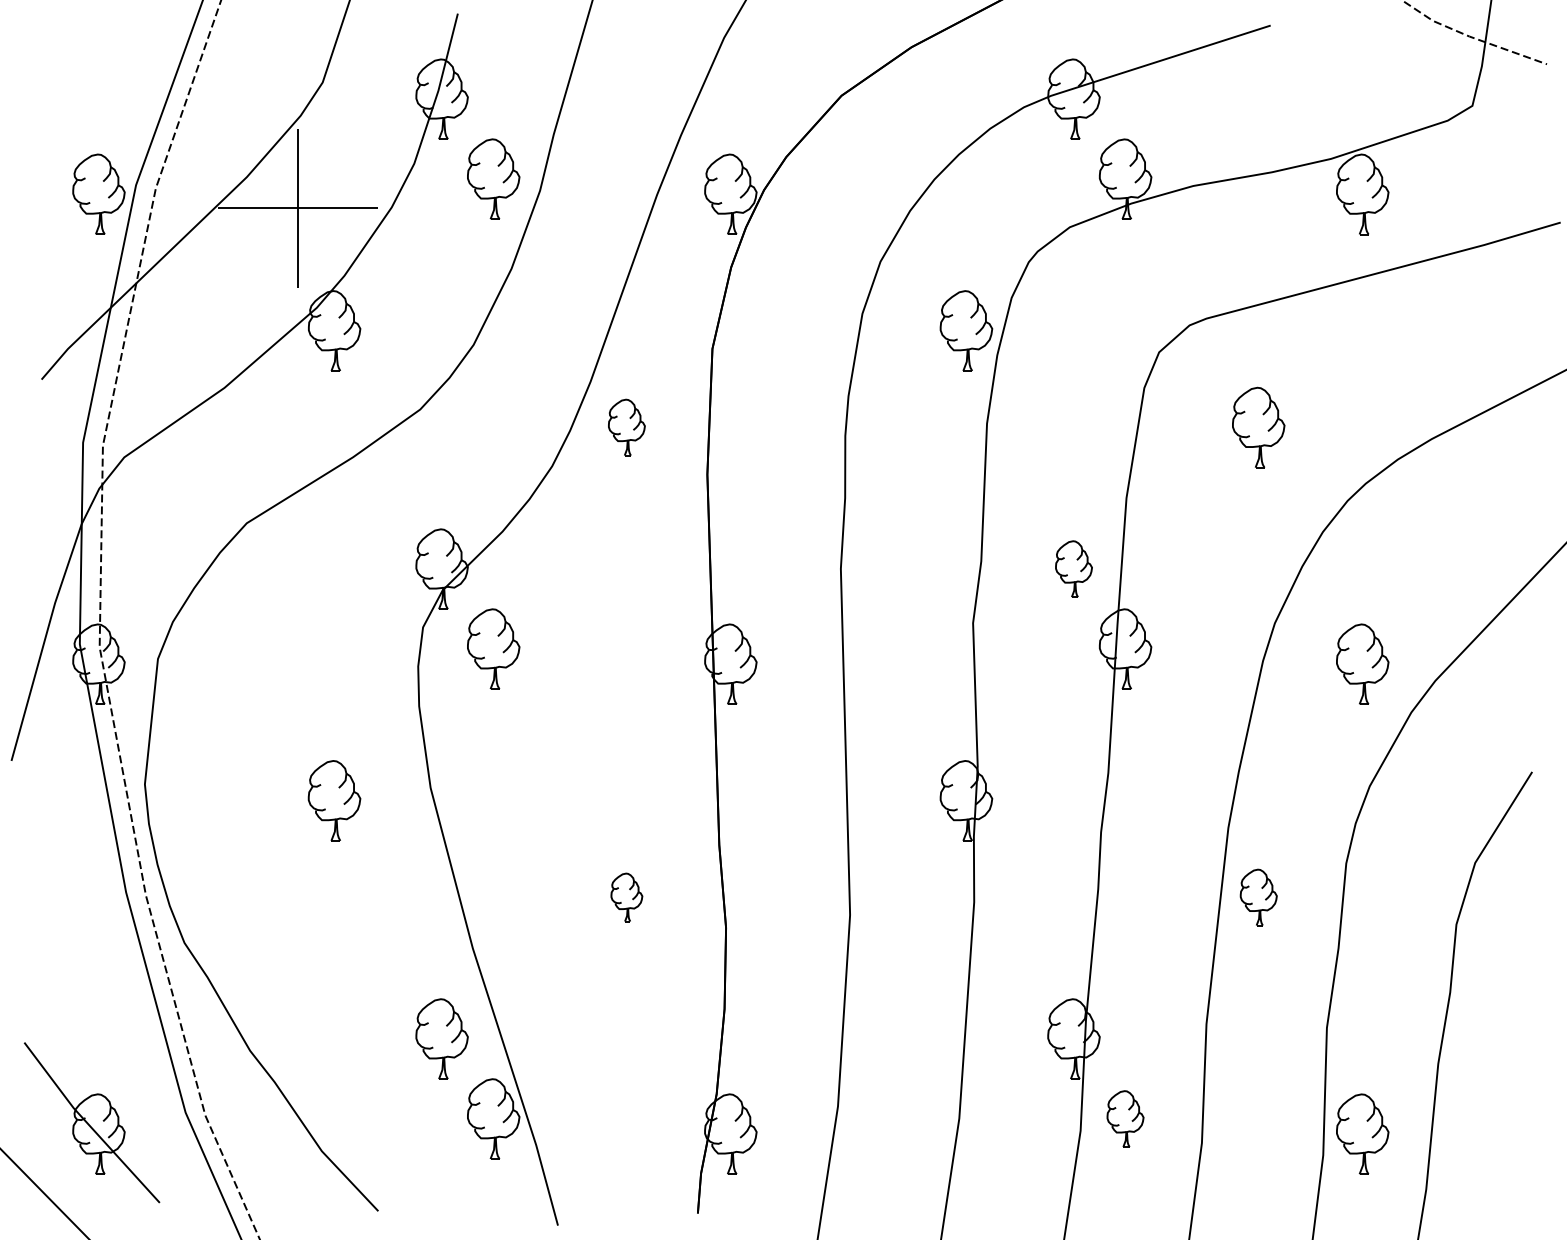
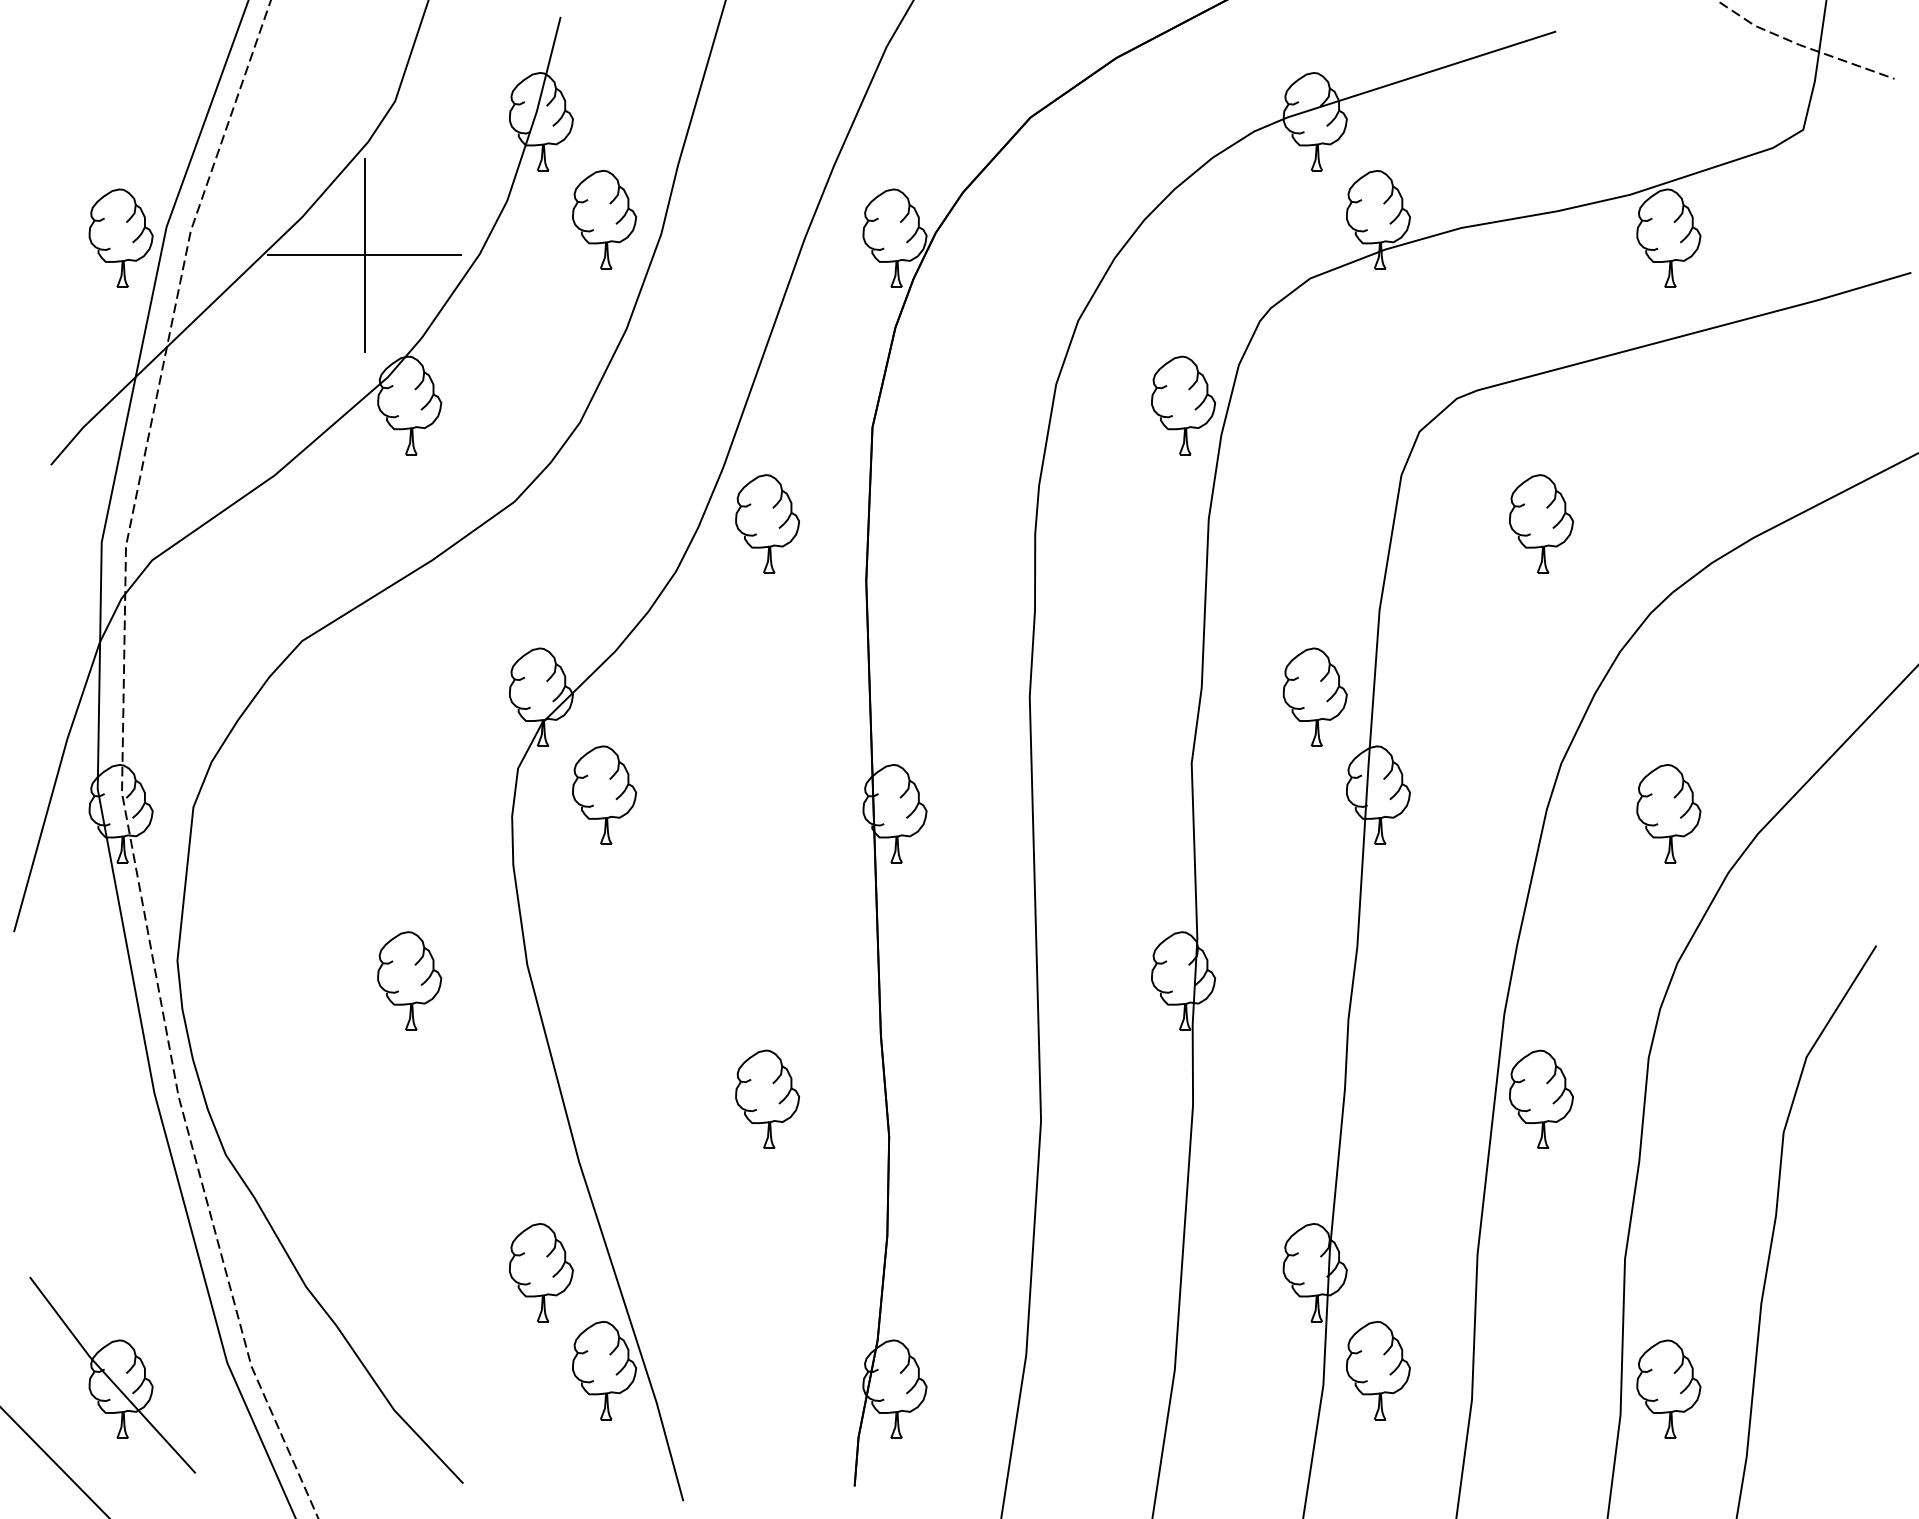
part: (626, 427) -> (767, 523), size x1.43
part: (1073, 568) -> (1314, 696), size x1.43
part: (626, 897) -> (767, 1099), size x1.67
part: (1258, 897) -> (1541, 1099), size x1.43
part: (1125, 1118) -> (1378, 1370), size x1.43

